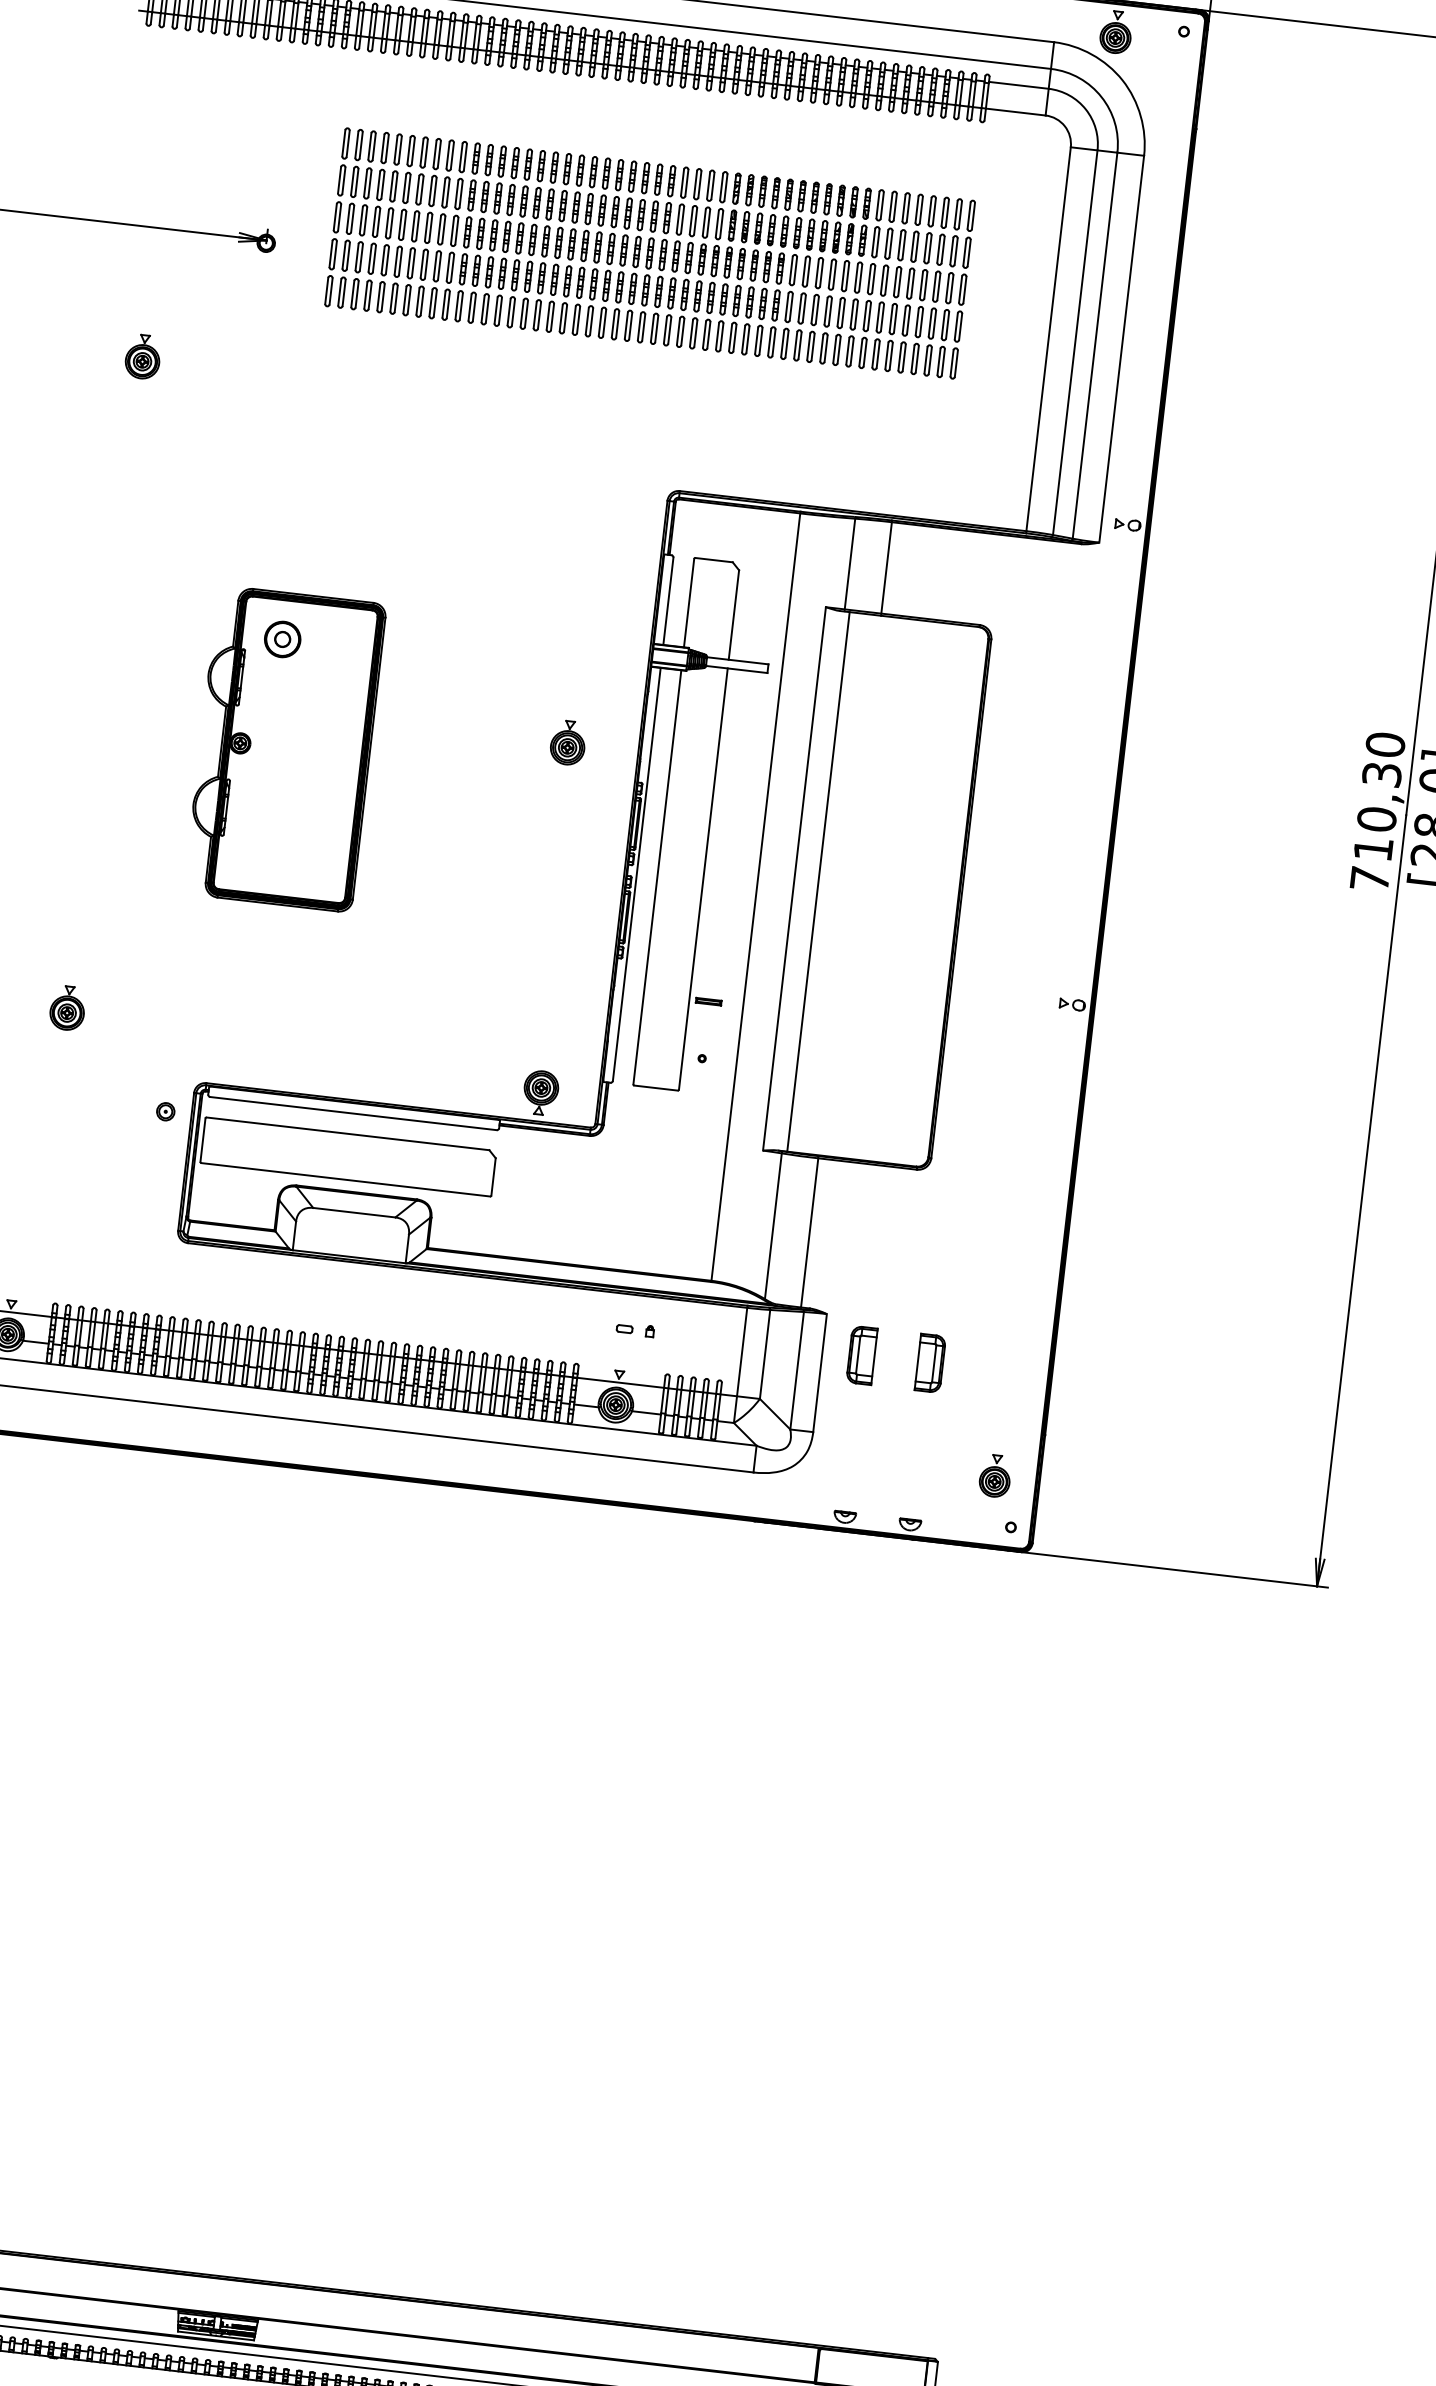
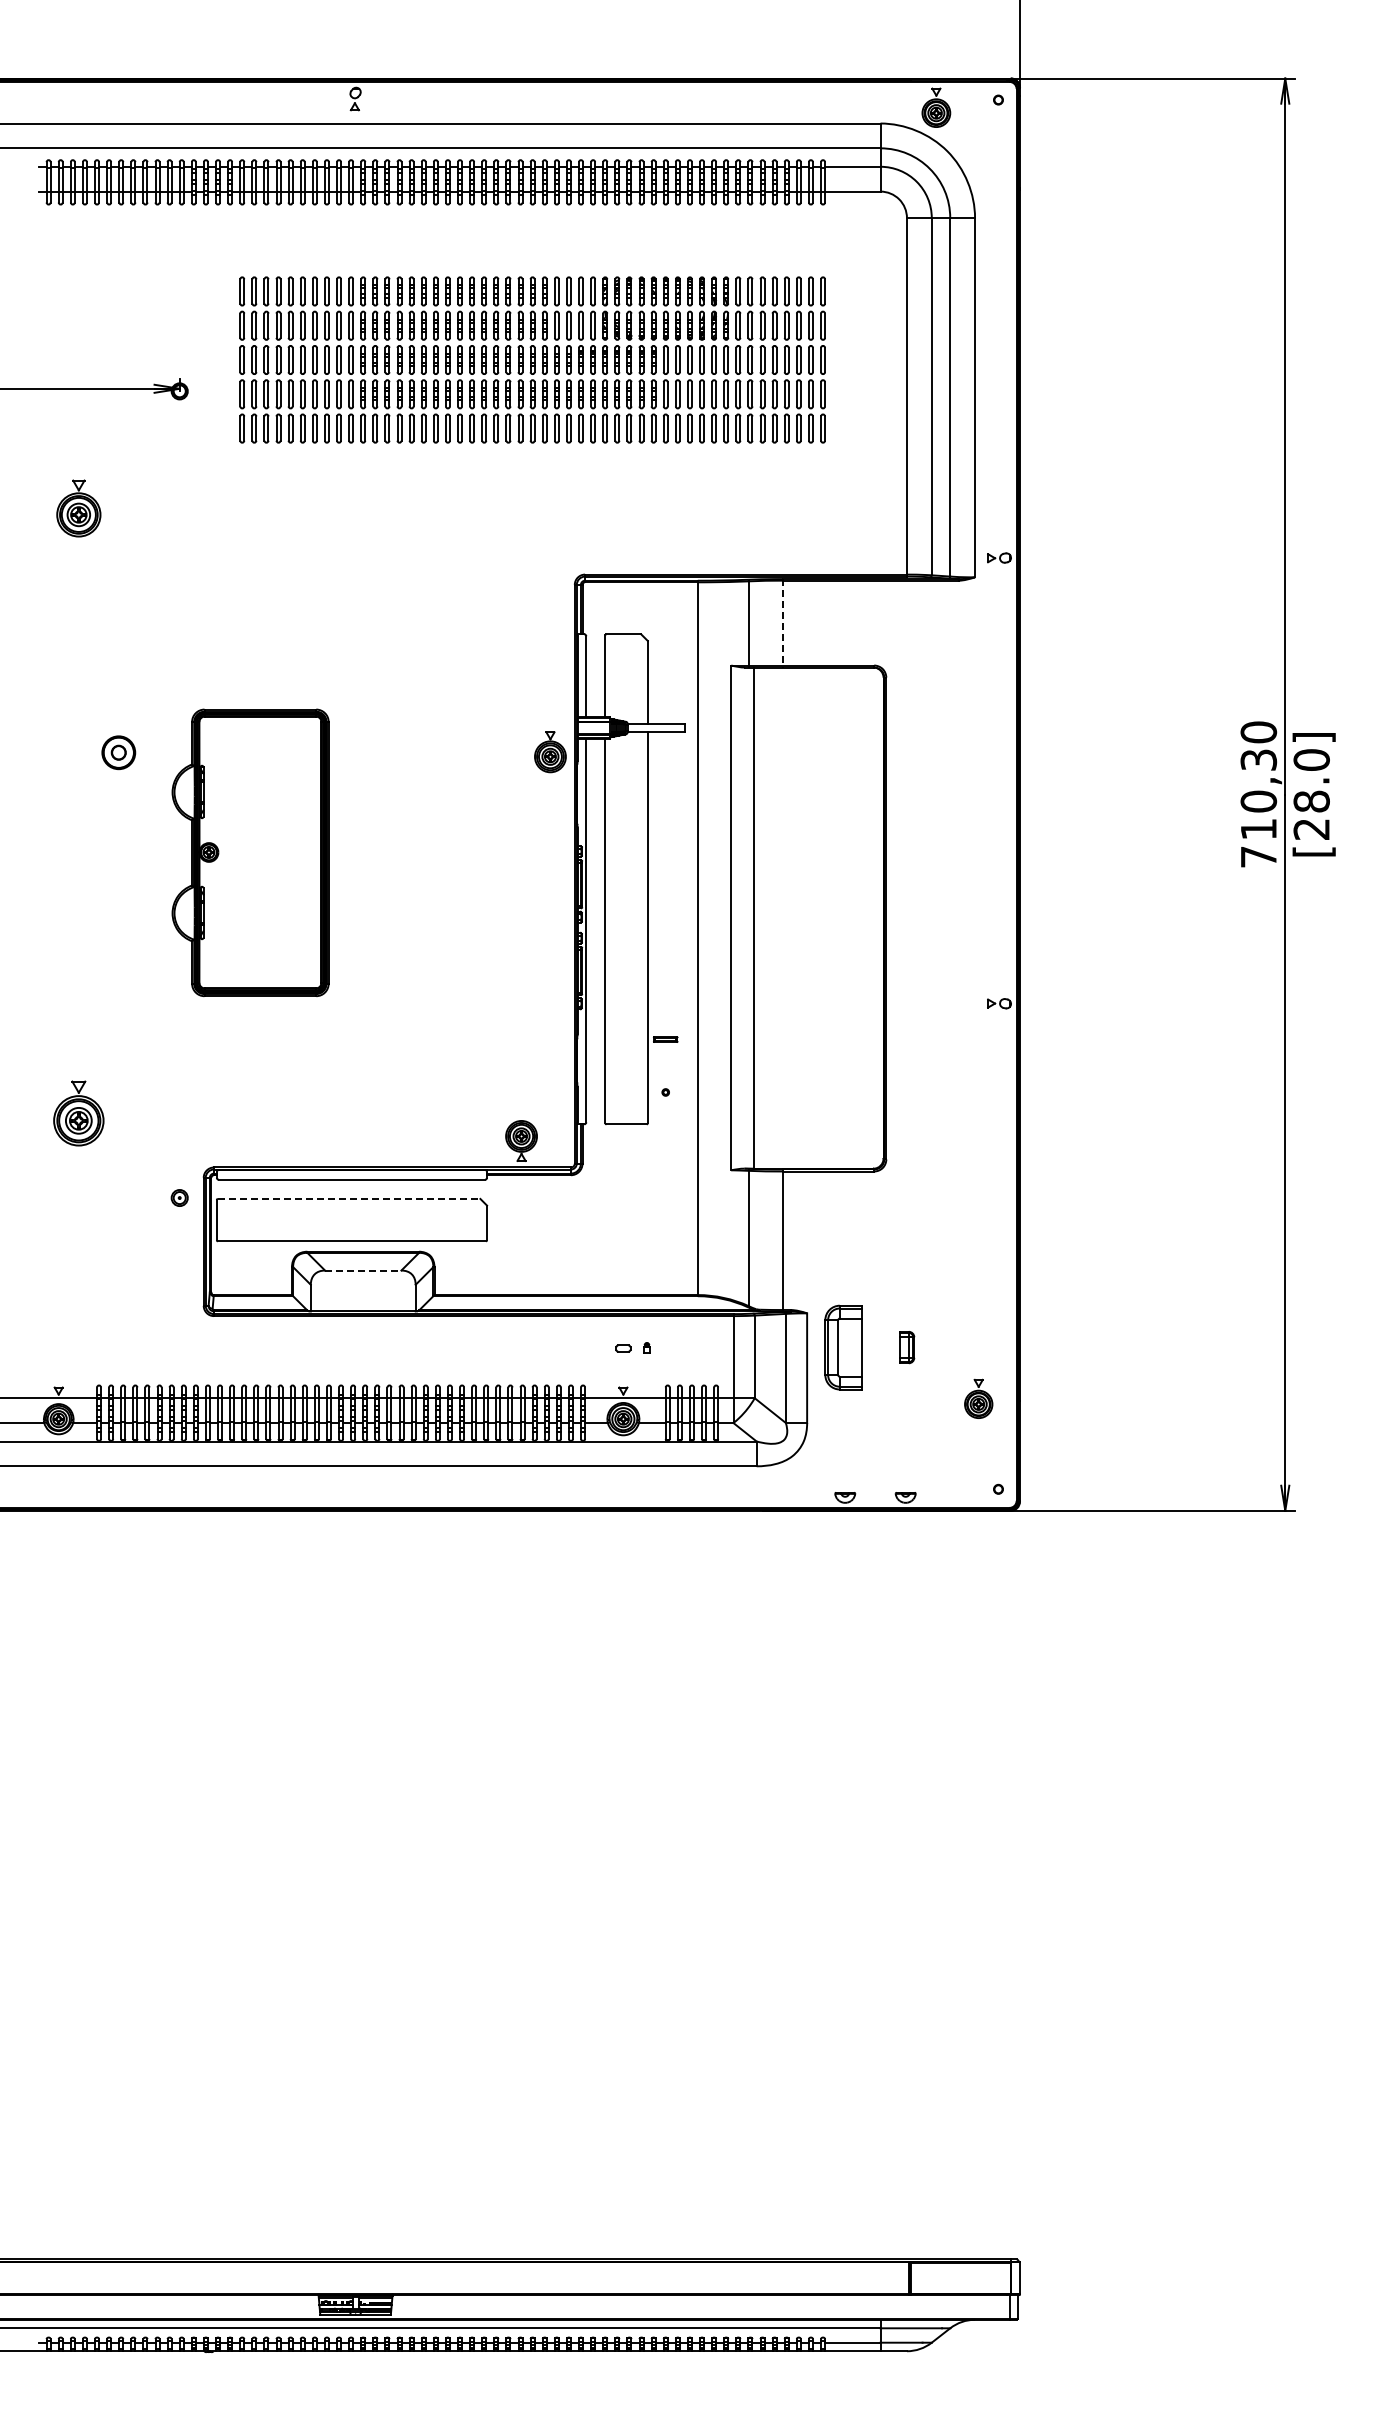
part: (142, 356) -> (78, 508), size x1.4
line: (886, 568) -> (782, 623), solid -> dashed
part: (282, 639) -> (118, 752), moved
part: (568, 743) -> (550, 752), moved
part: (67, 1008) -> (78, 1113), size x1.6
line: (348, 1133) -> (349, 1198), solid -> dashed
line: (354, 1212) -> (363, 1270), solid -> dashed
part: (861, 1355) -> (843, 1347), size x1.6
part: (930, 1363) -> (907, 1347), size x0.6
part: (995, 1475) -> (978, 1398), moved

